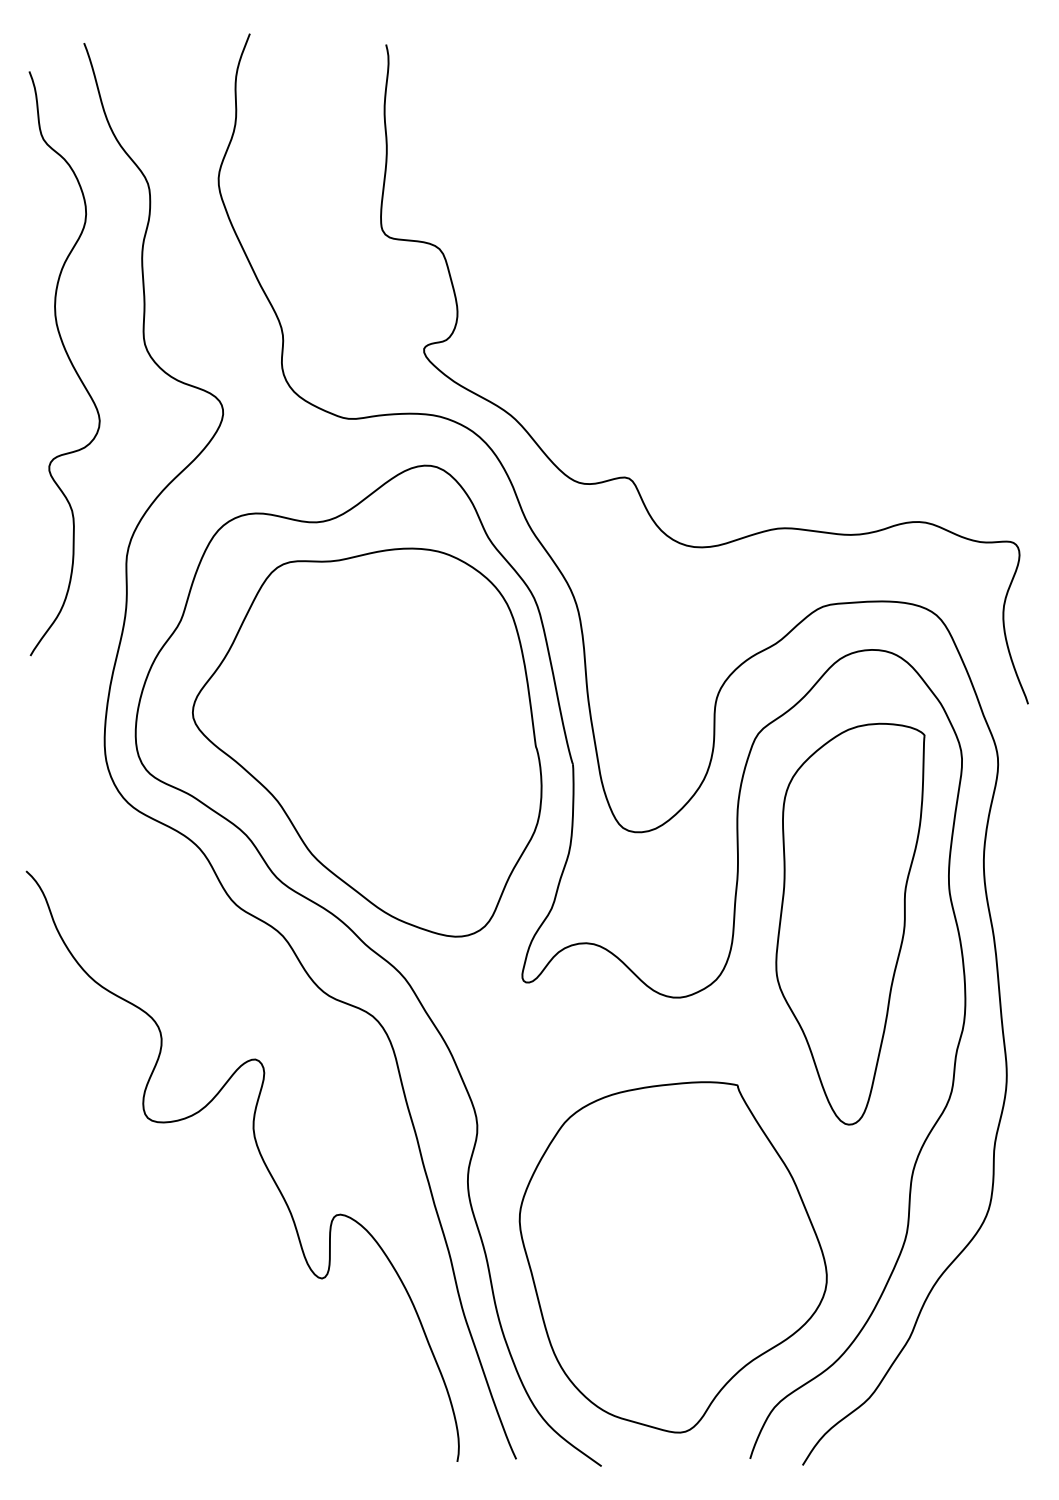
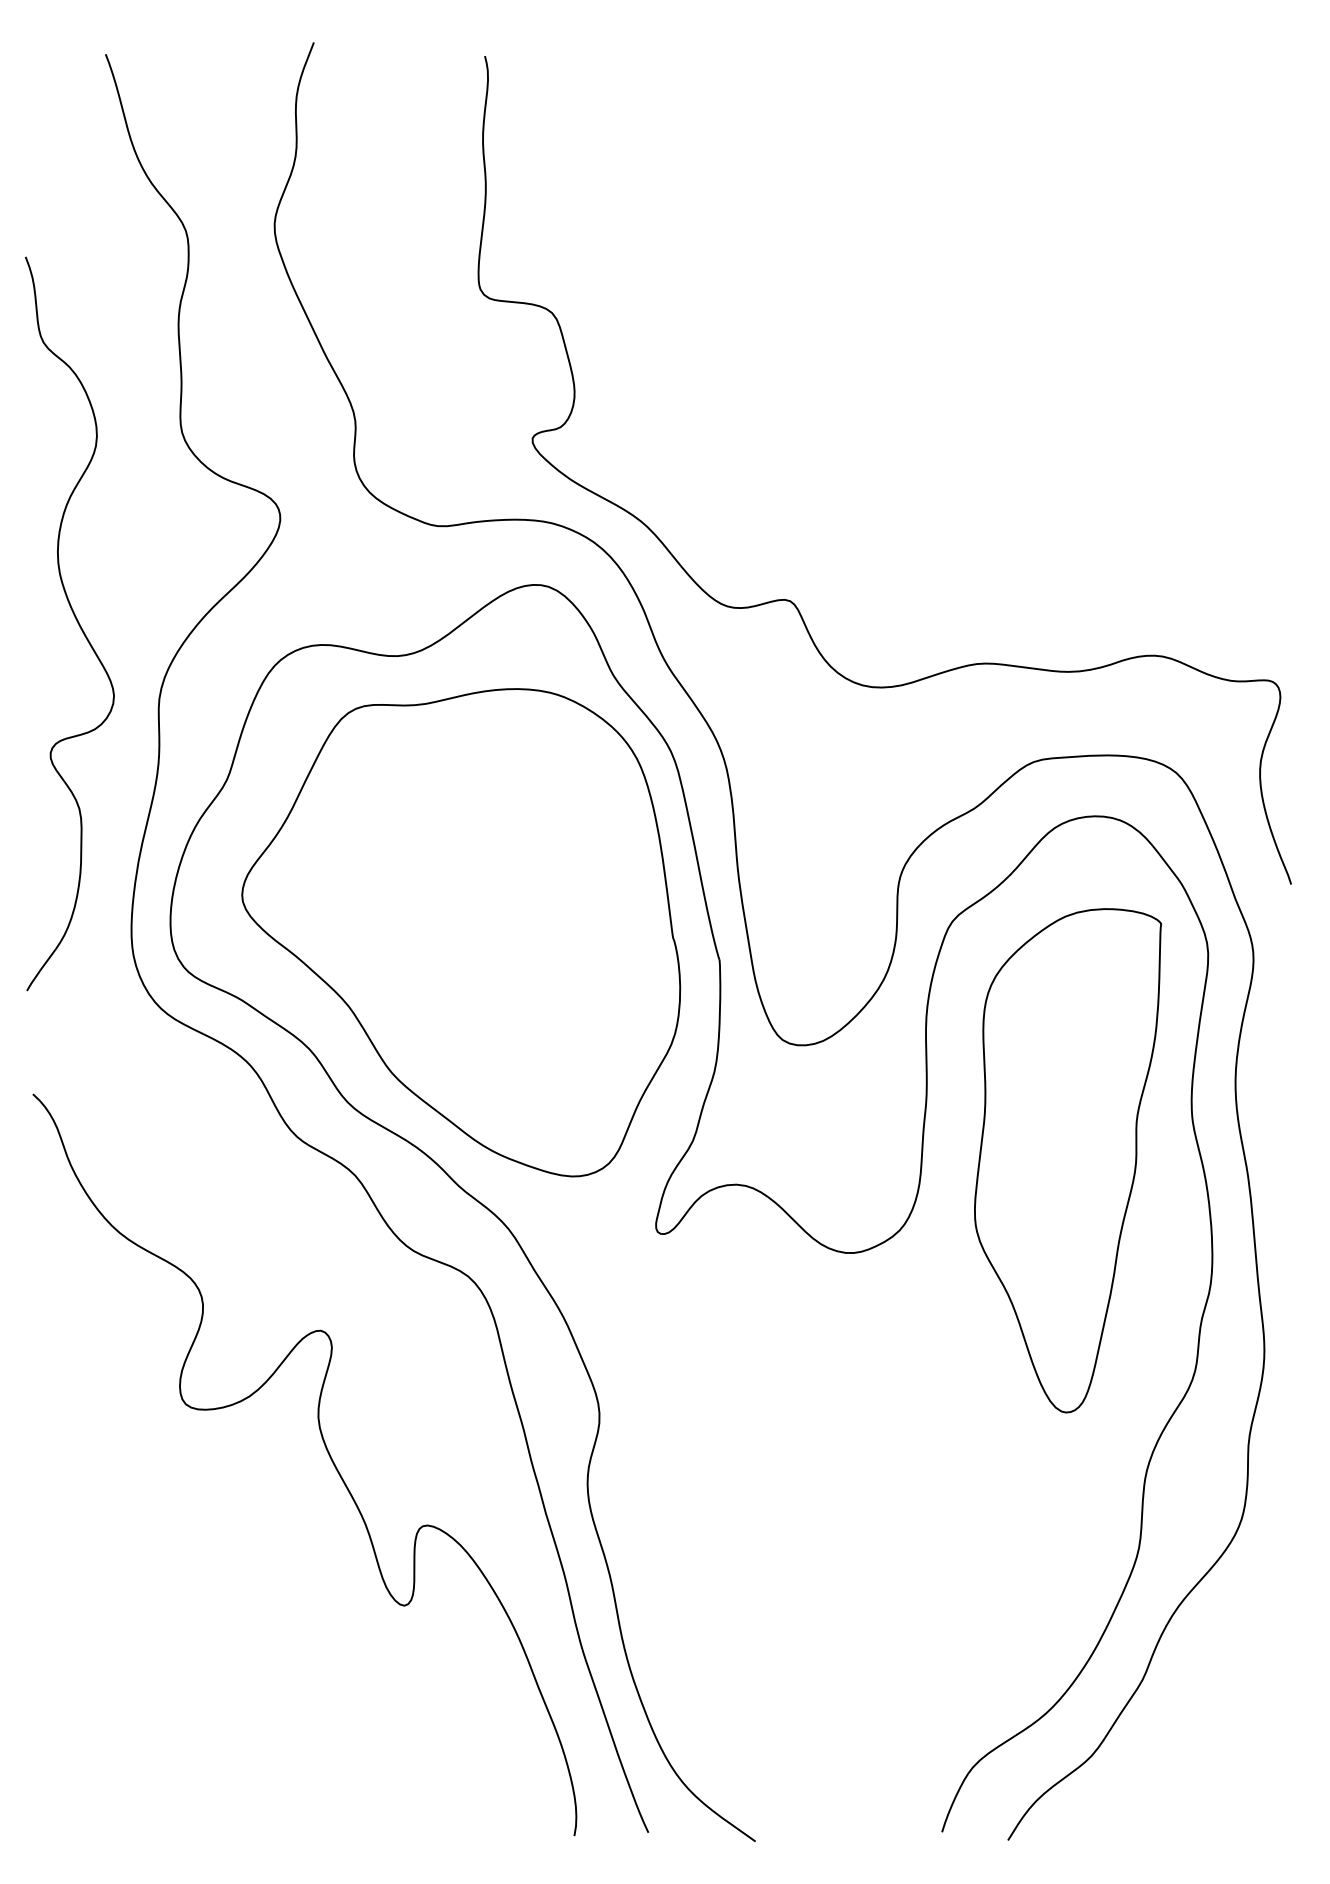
curve: (69, 361) -> (76, 621), moved
part: (672, 1257) -> (844, 1579), removed

